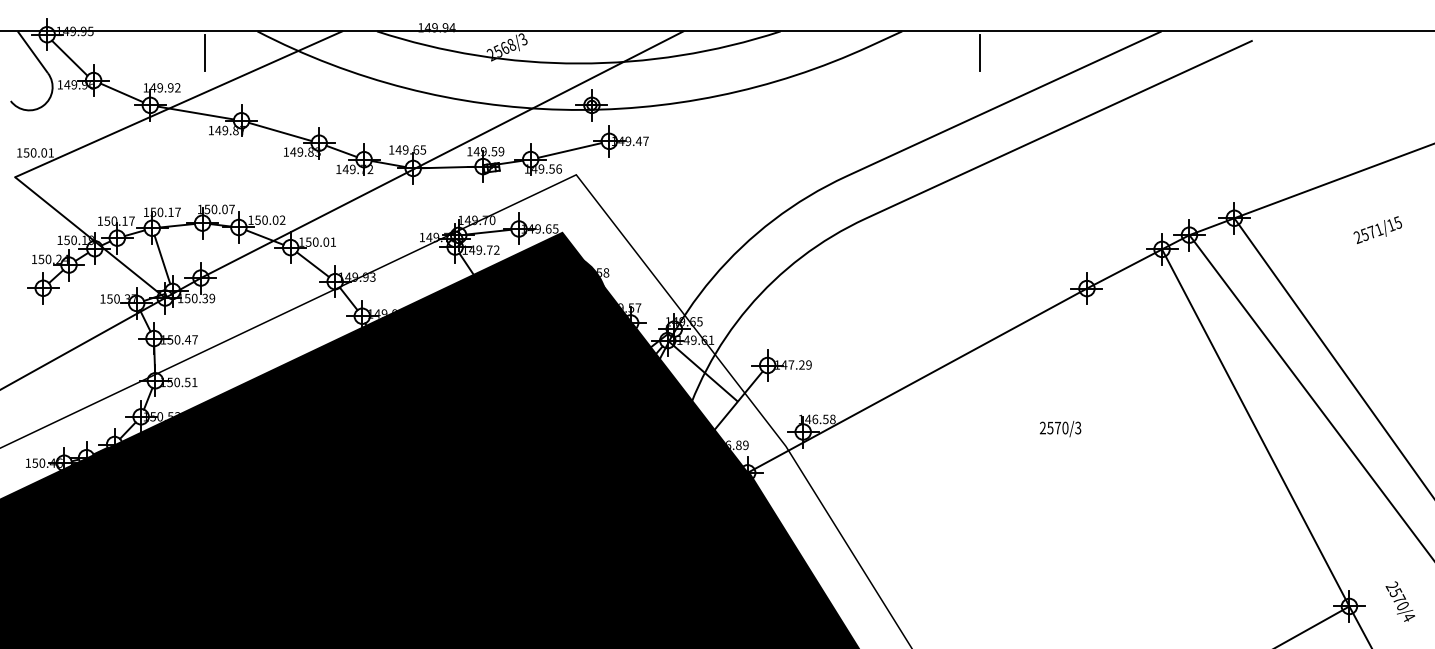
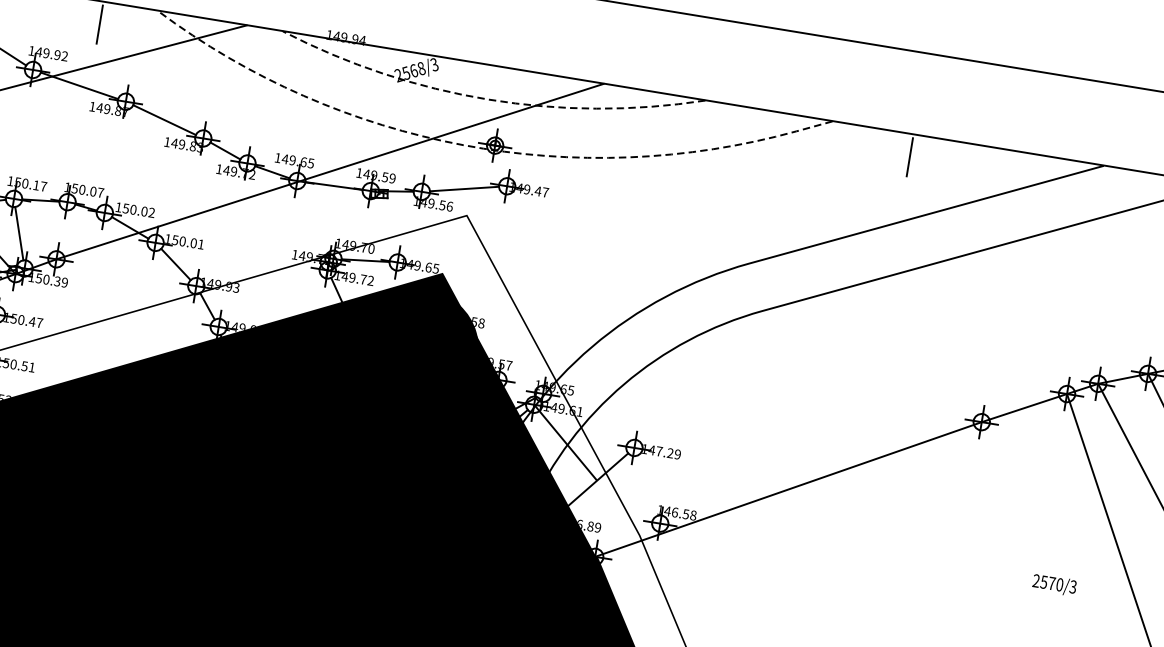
line: (578, 63) -> (488, 99), solid -> dashed
line: (579, 109) -> (481, 147), solid -> dashed
text: (1060, 429) -> (1054, 585), moved

